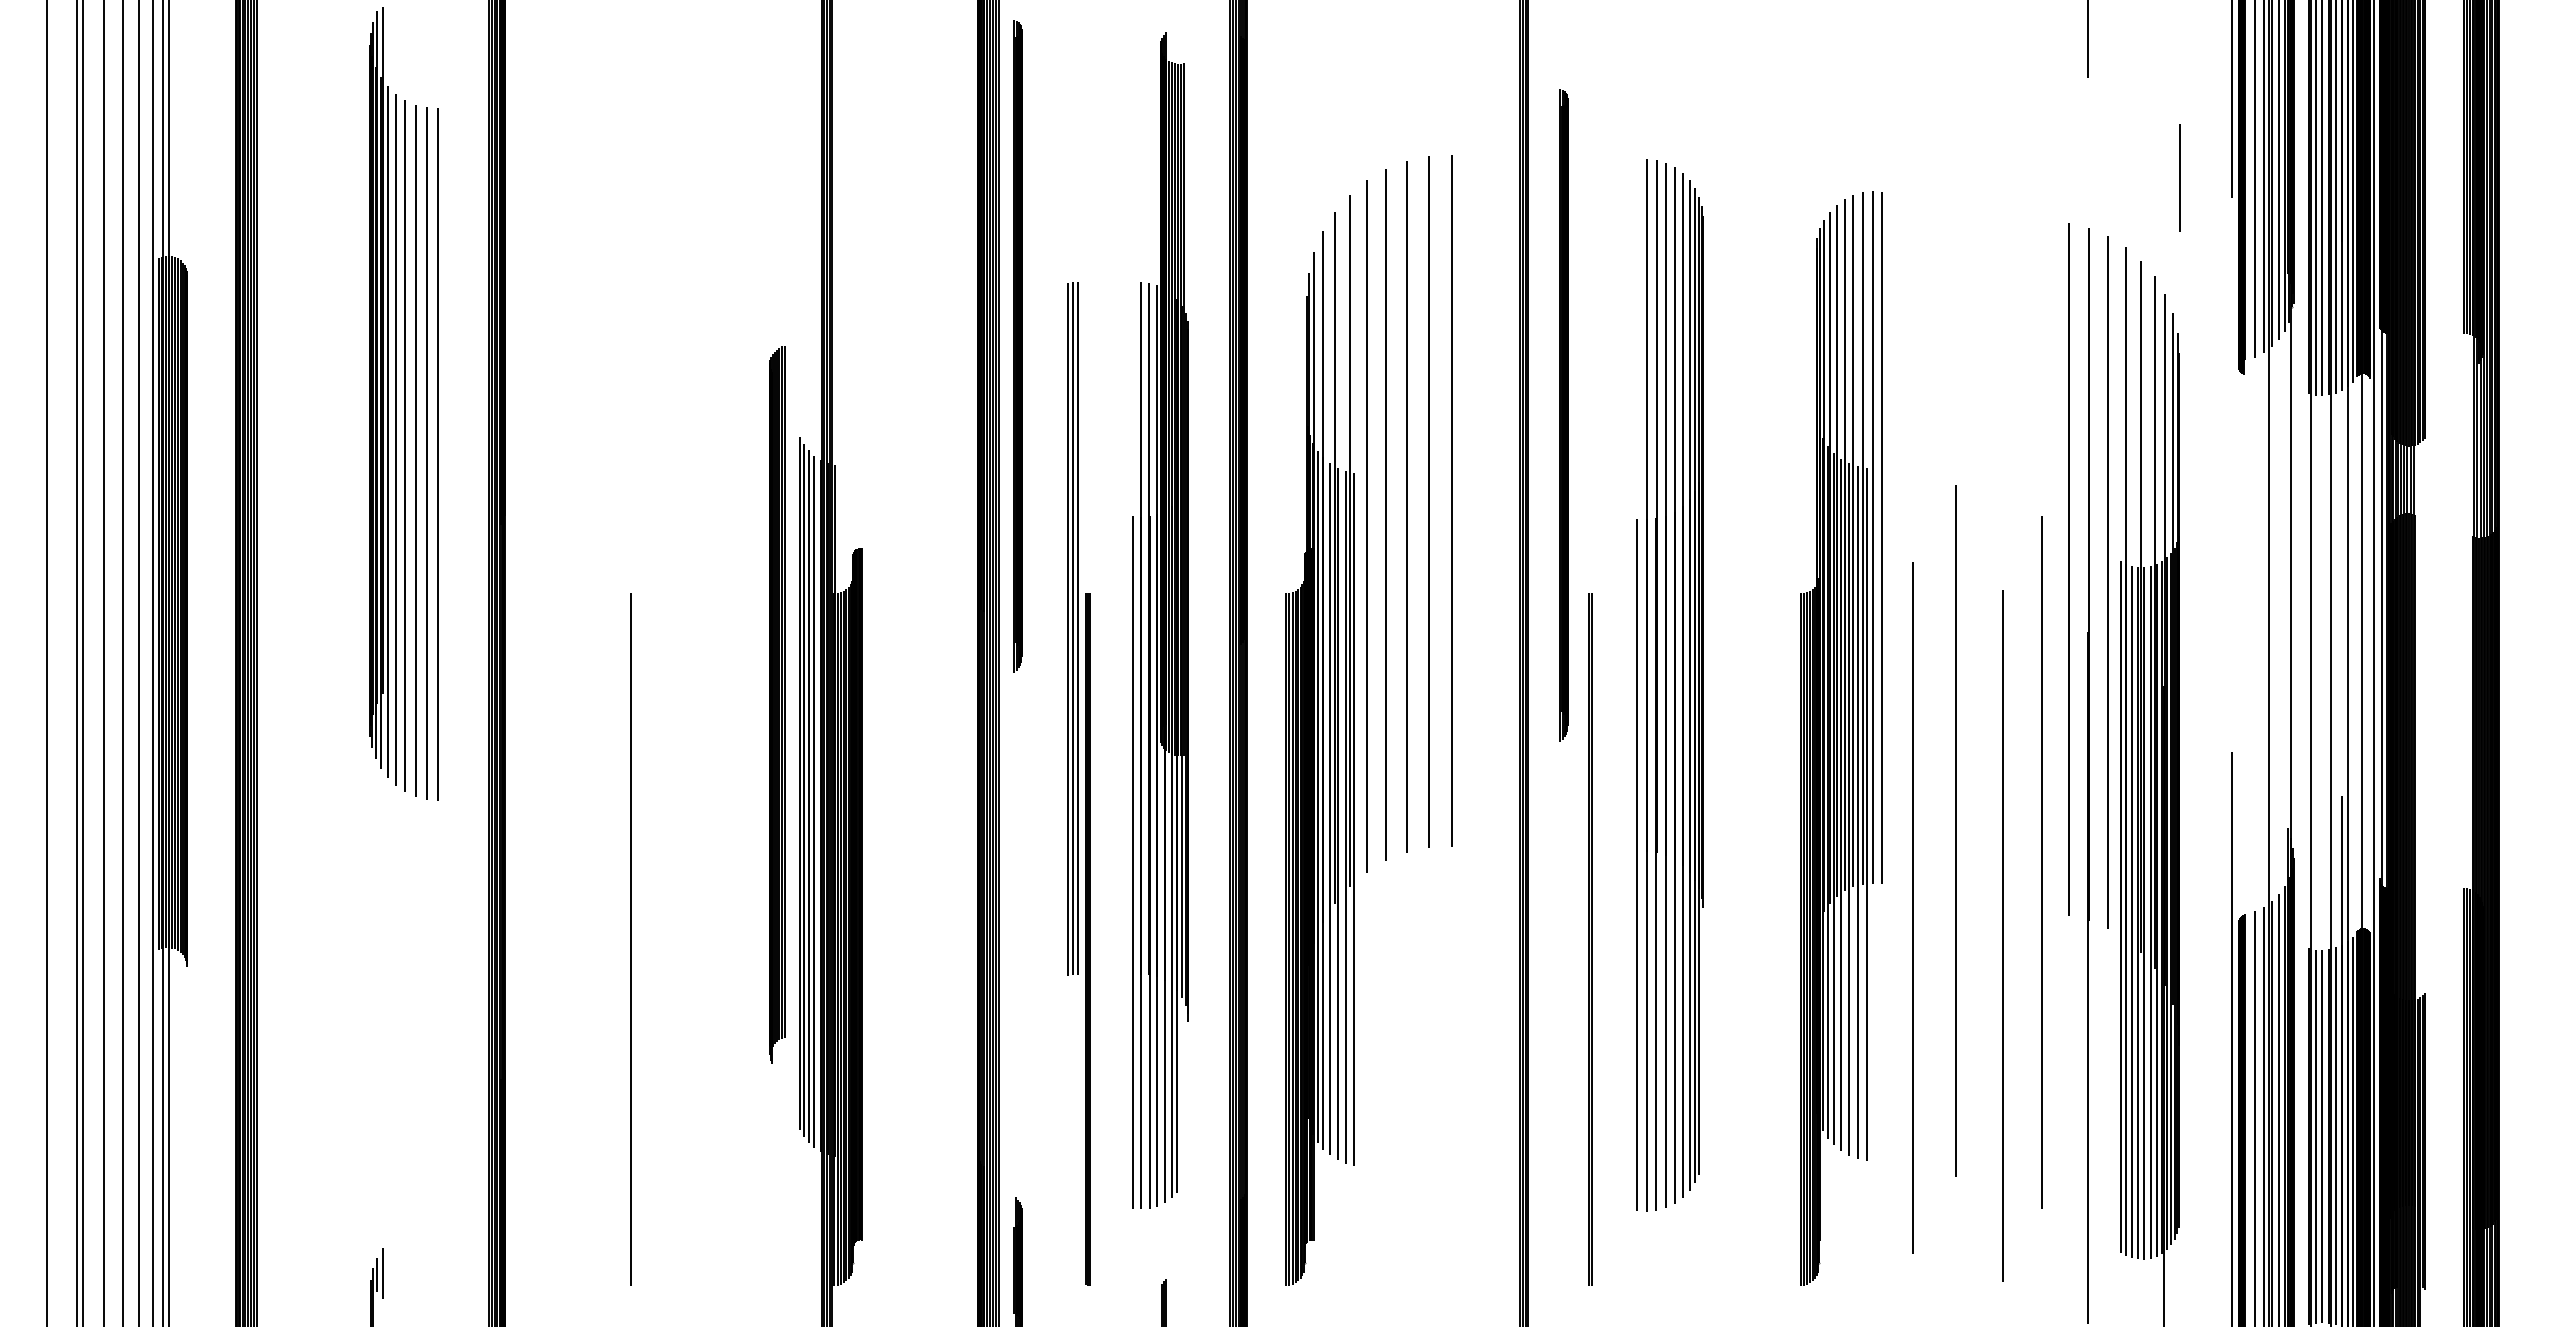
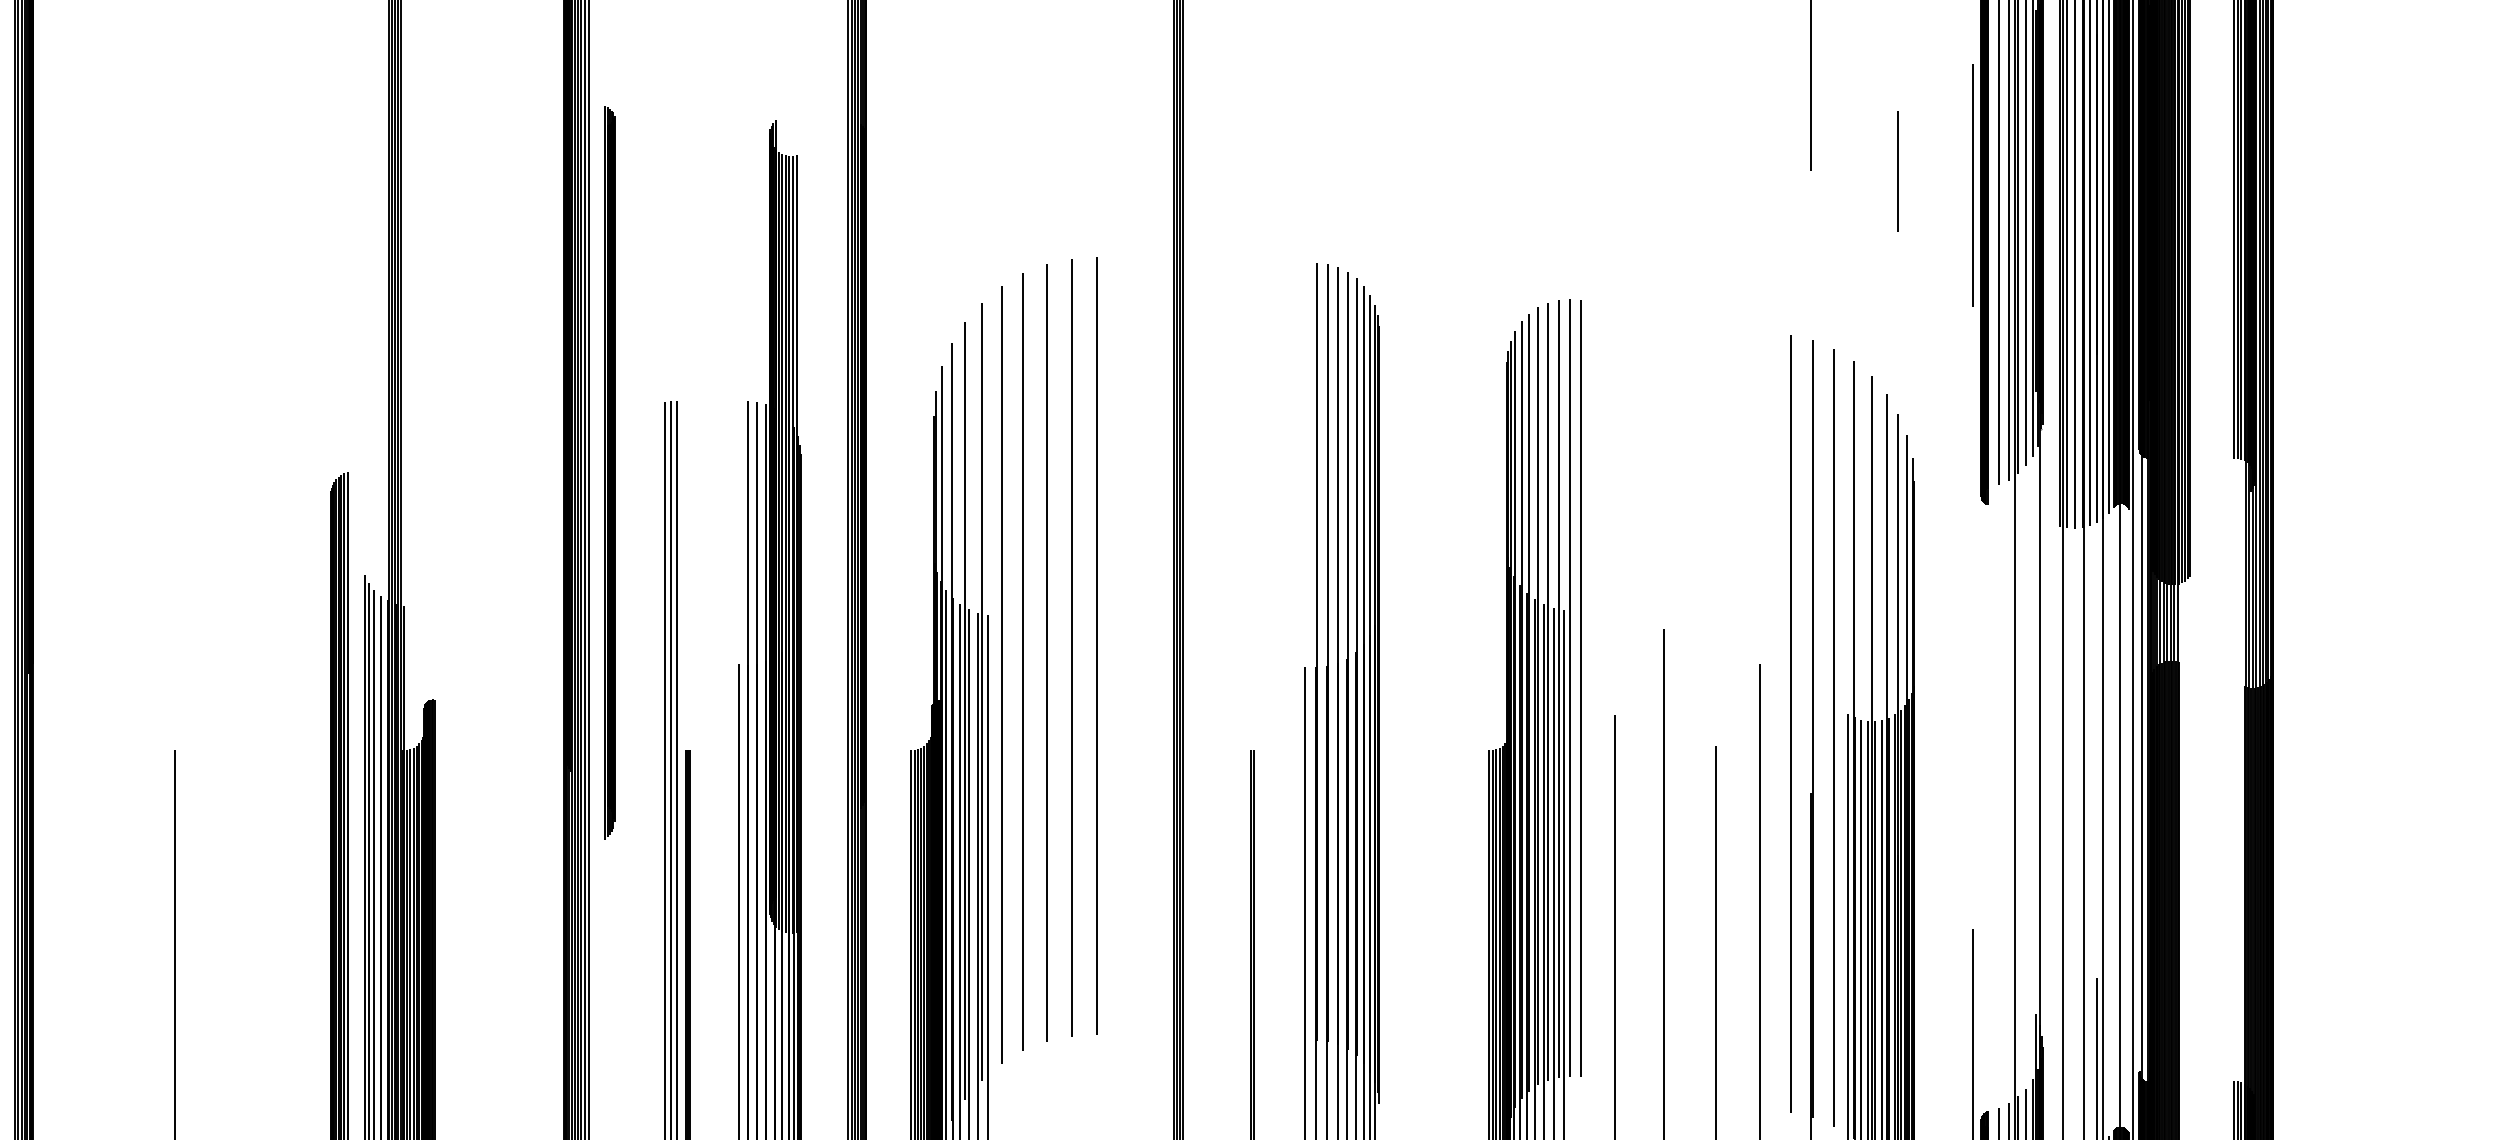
line: (2179, 177) -> (1896, 170), moved
part: (1563, 415) -> (1222, 550), removed

